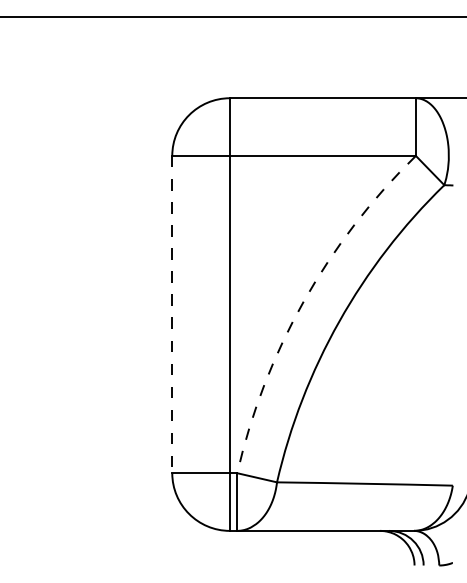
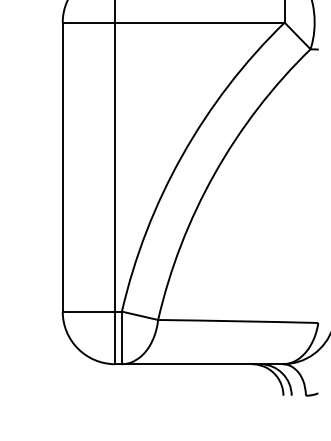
arc: (303, 301) -> (182, 155), dashed -> solid
line: (172, 314) -> (62, 167), dashed -> solid

